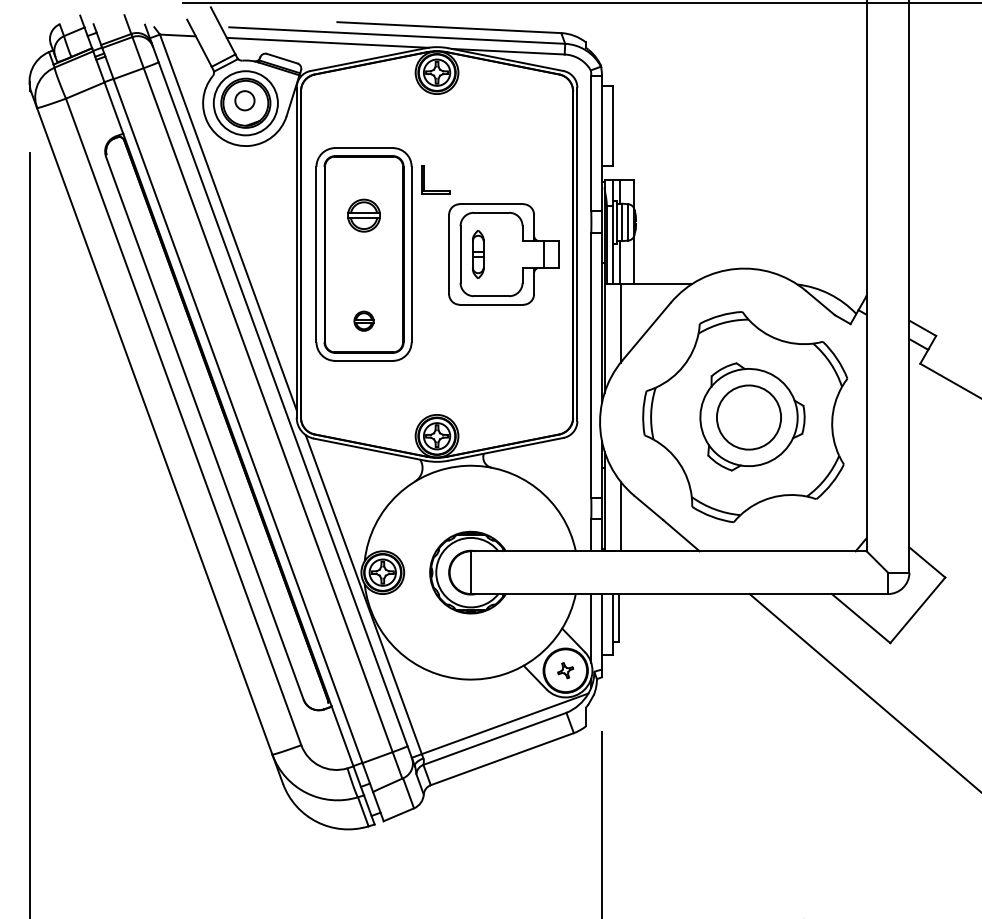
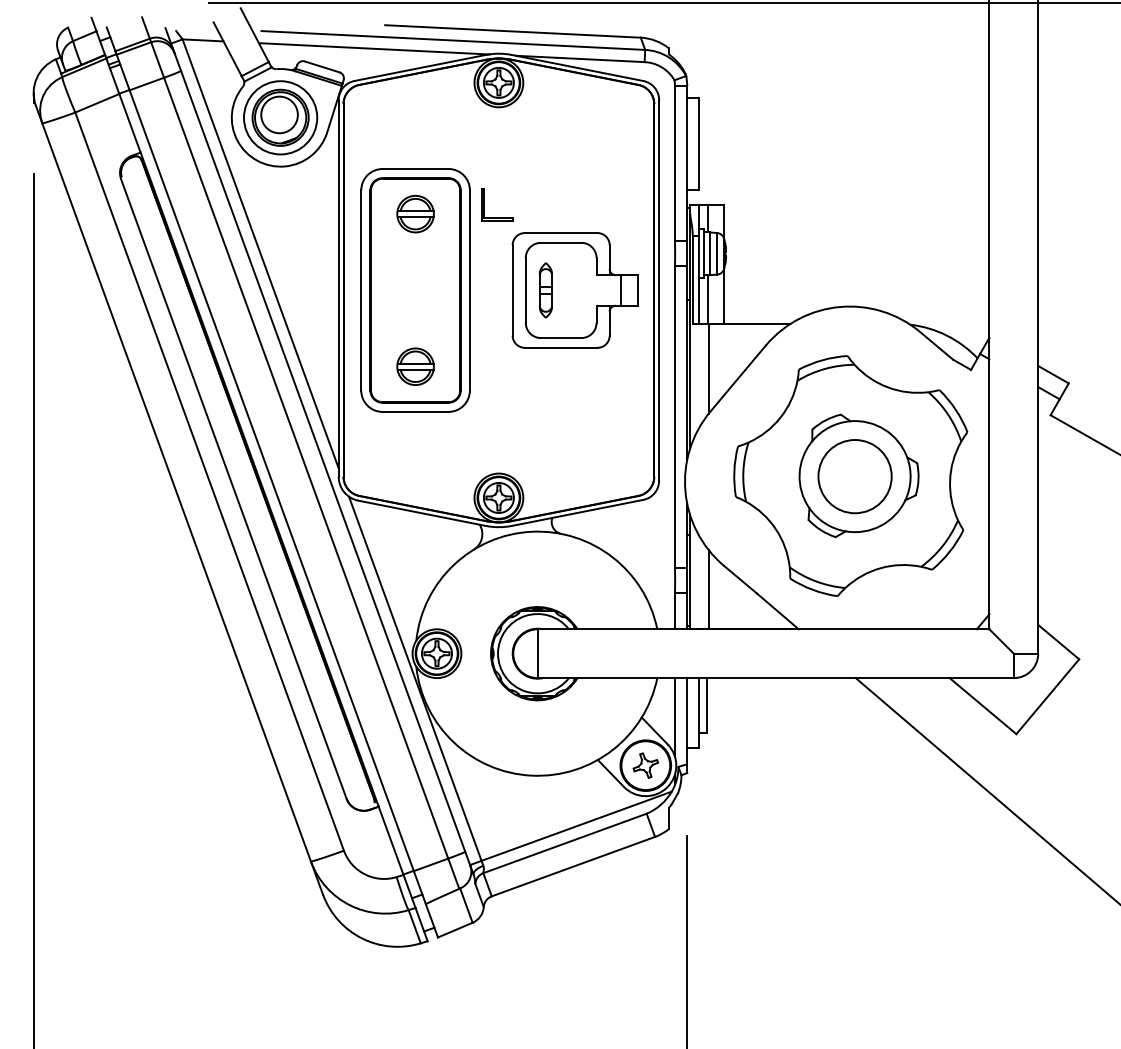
circle: (244, 100) -> (279, 114), size x1.67
part: (363, 215) -> (415, 214), moved
part: (363, 321) -> (415, 366), size x1.67
part: (565, 670) -> (645, 765), size x1.43

